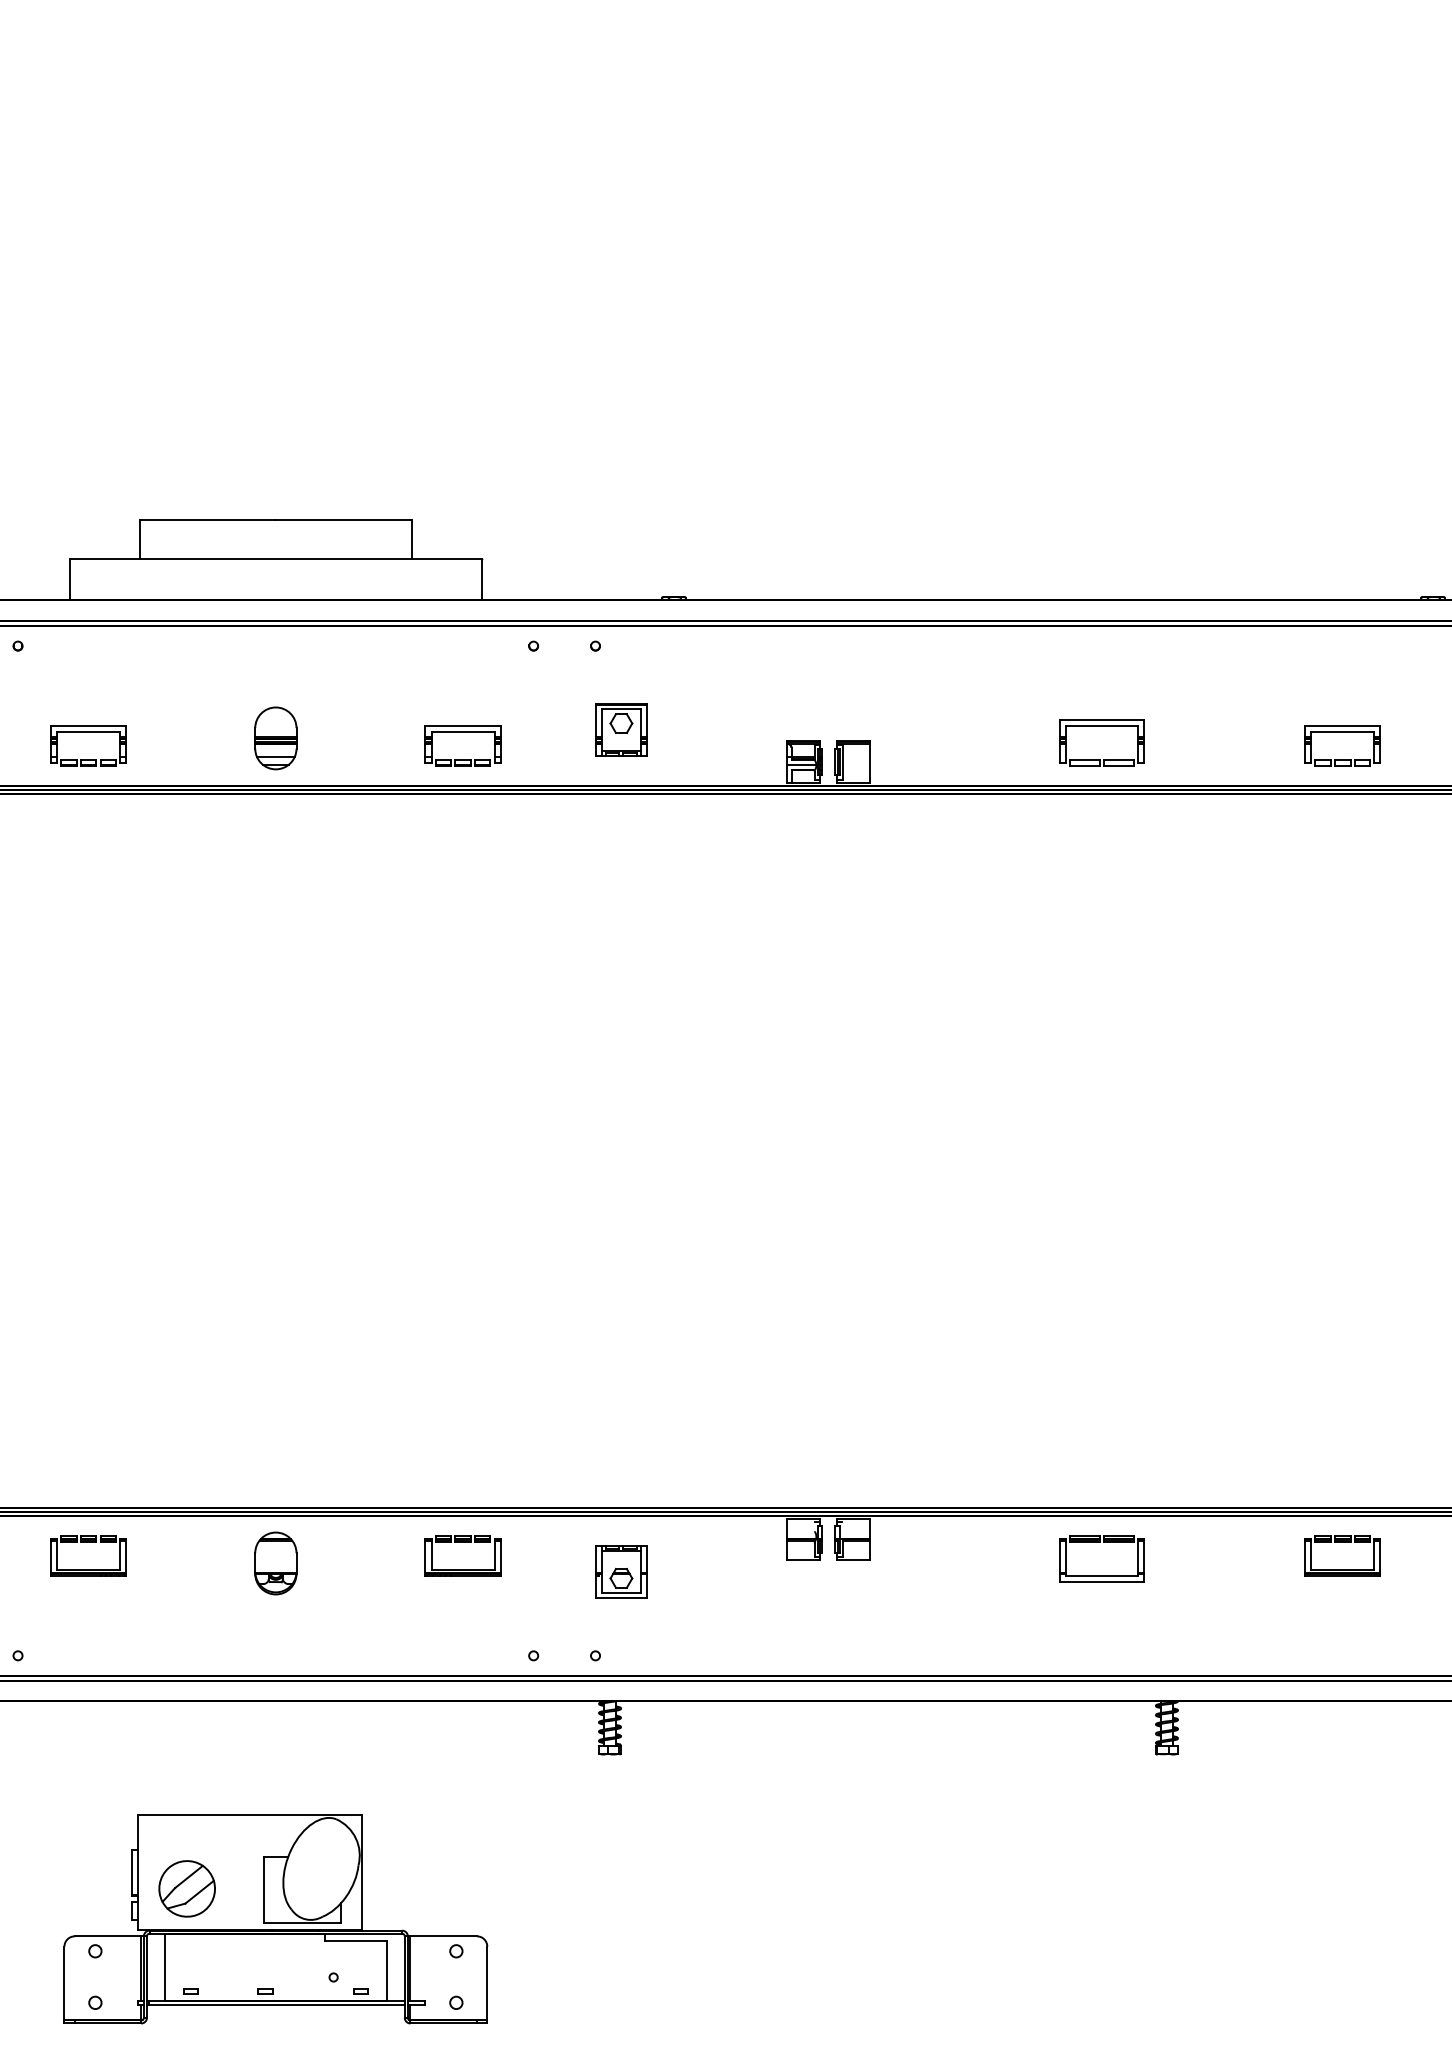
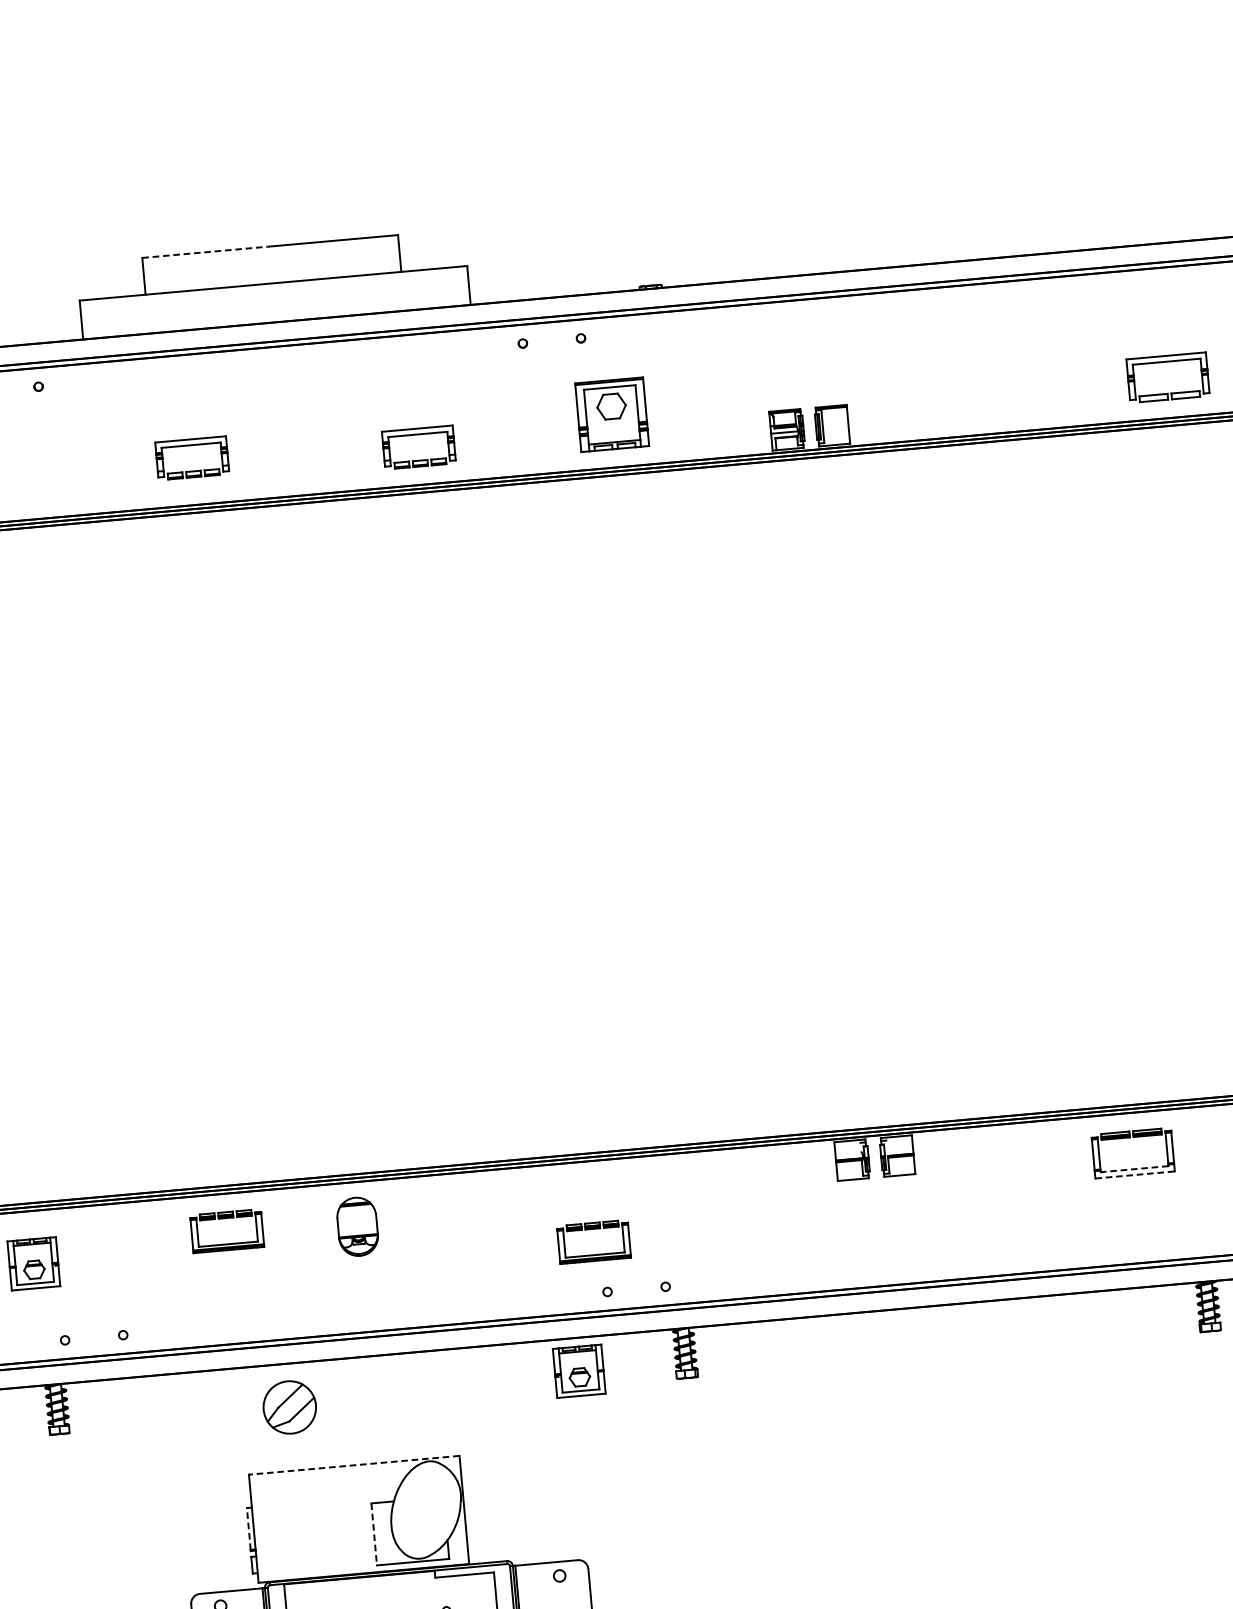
line: (207, 519) -> (205, 251), solid -> dashed
part: (1101, 726) -> (1166, 362), moved
part: (621, 729) -> (612, 414), size x1.4
part: (88, 732) -> (191, 445), moved
part: (462, 732) -> (417, 434), moved
part: (275, 738) -> (288, 451), removed
part: (88, 1542) -> (225, 1218), moved
part: (462, 1542) -> (592, 1229), moved
part: (621, 1571) -> (579, 1370), moved
line: (1101, 1575) -> (1134, 1168), solid -> dashed
line: (1102, 1582) -> (1135, 1175), solid -> dashed
line: (249, 1815) -> (354, 1465), solid -> dashed
line: (132, 1871) -> (248, 1528), solid -> dashed
part: (186, 1888) -> (289, 1407), moved
line: (264, 1890) -> (374, 1534), solid -> dashed

